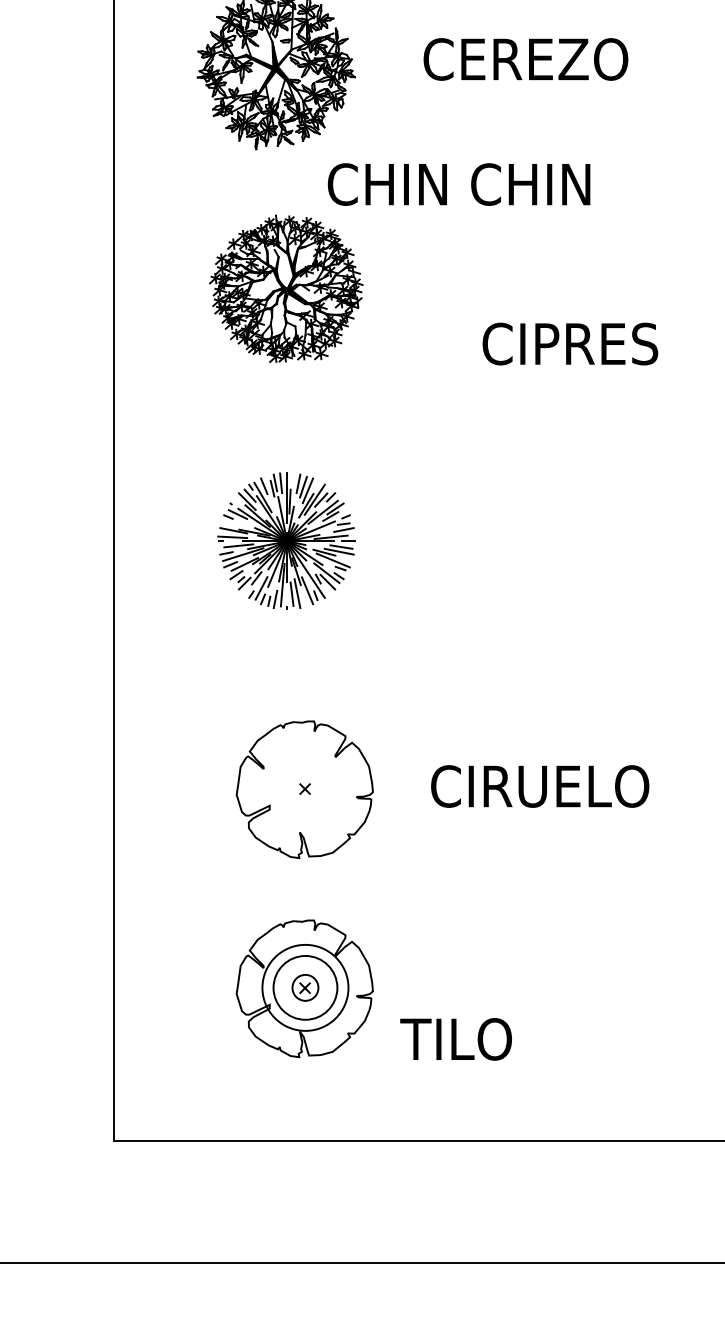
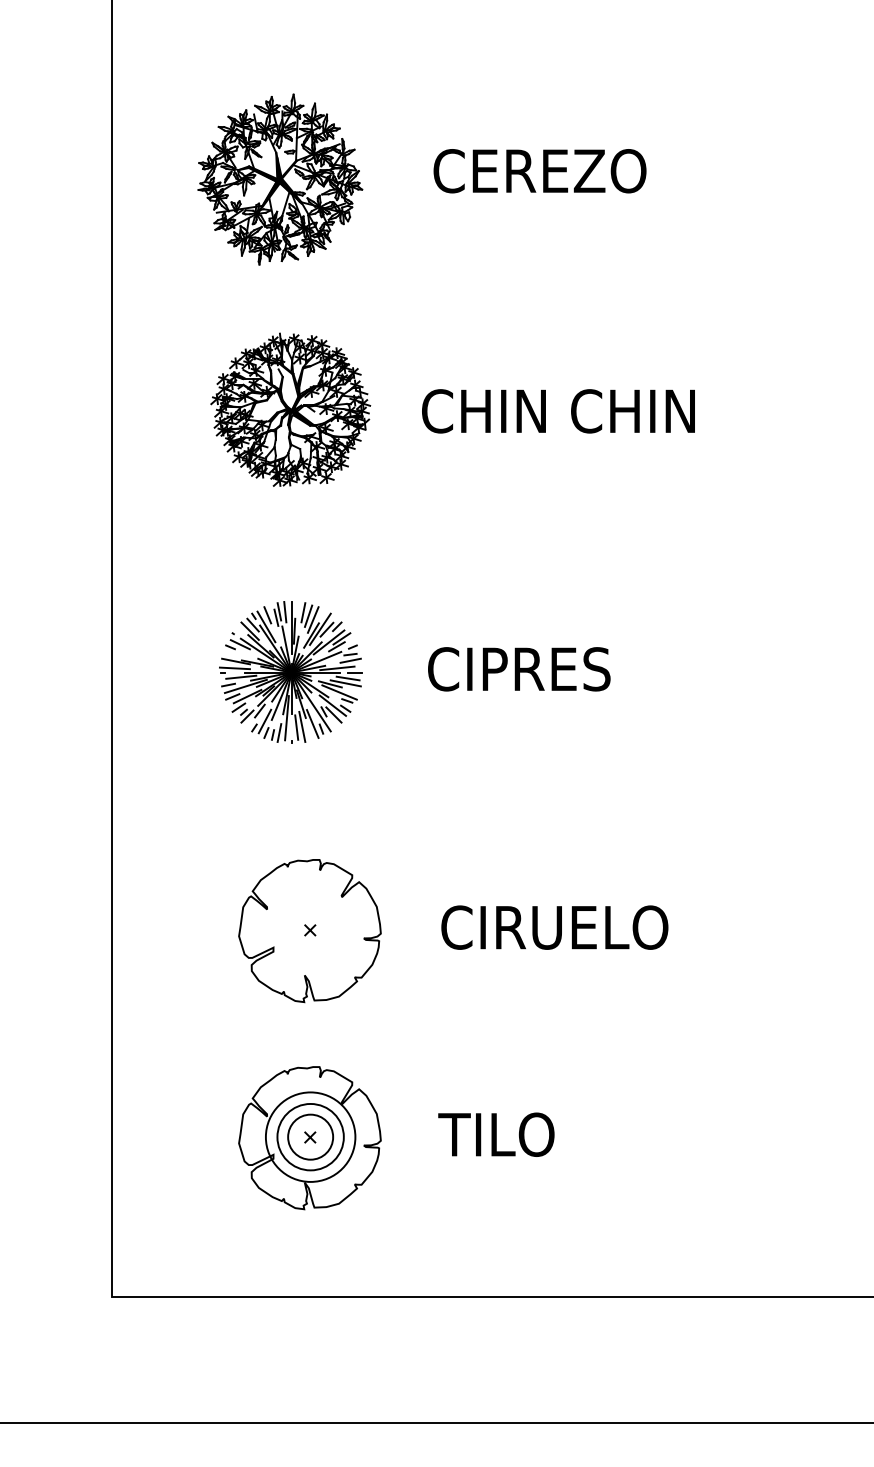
text: (459, 184) -> (558, 411), moved
text: (570, 344) -> (519, 669), moved
circle: (305, 987) -> (310, 1136), size x1.67
text: (456, 1039) -> (496, 1134), moved

